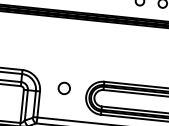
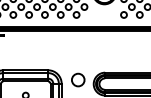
circle: (63, 87) -> (77, 79), size x1.6

